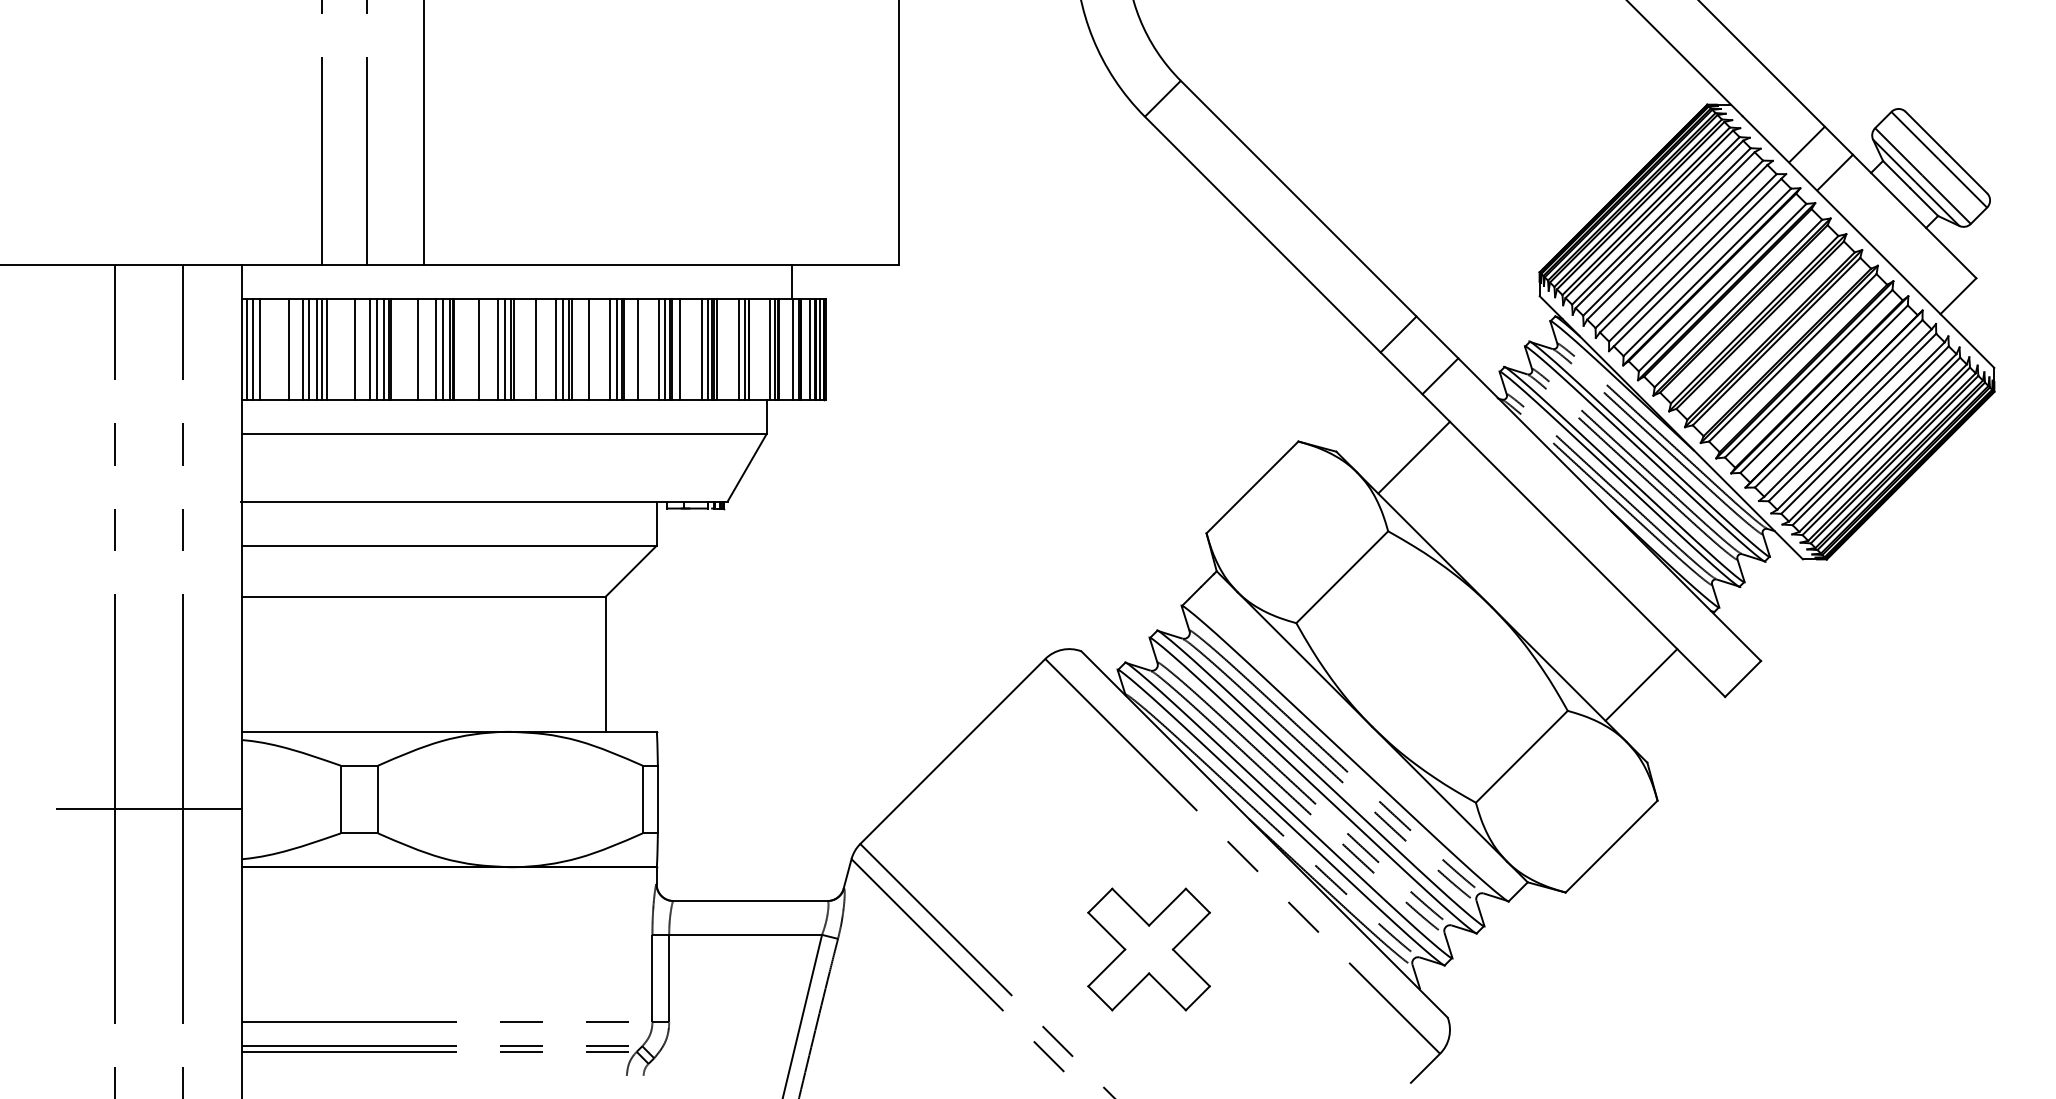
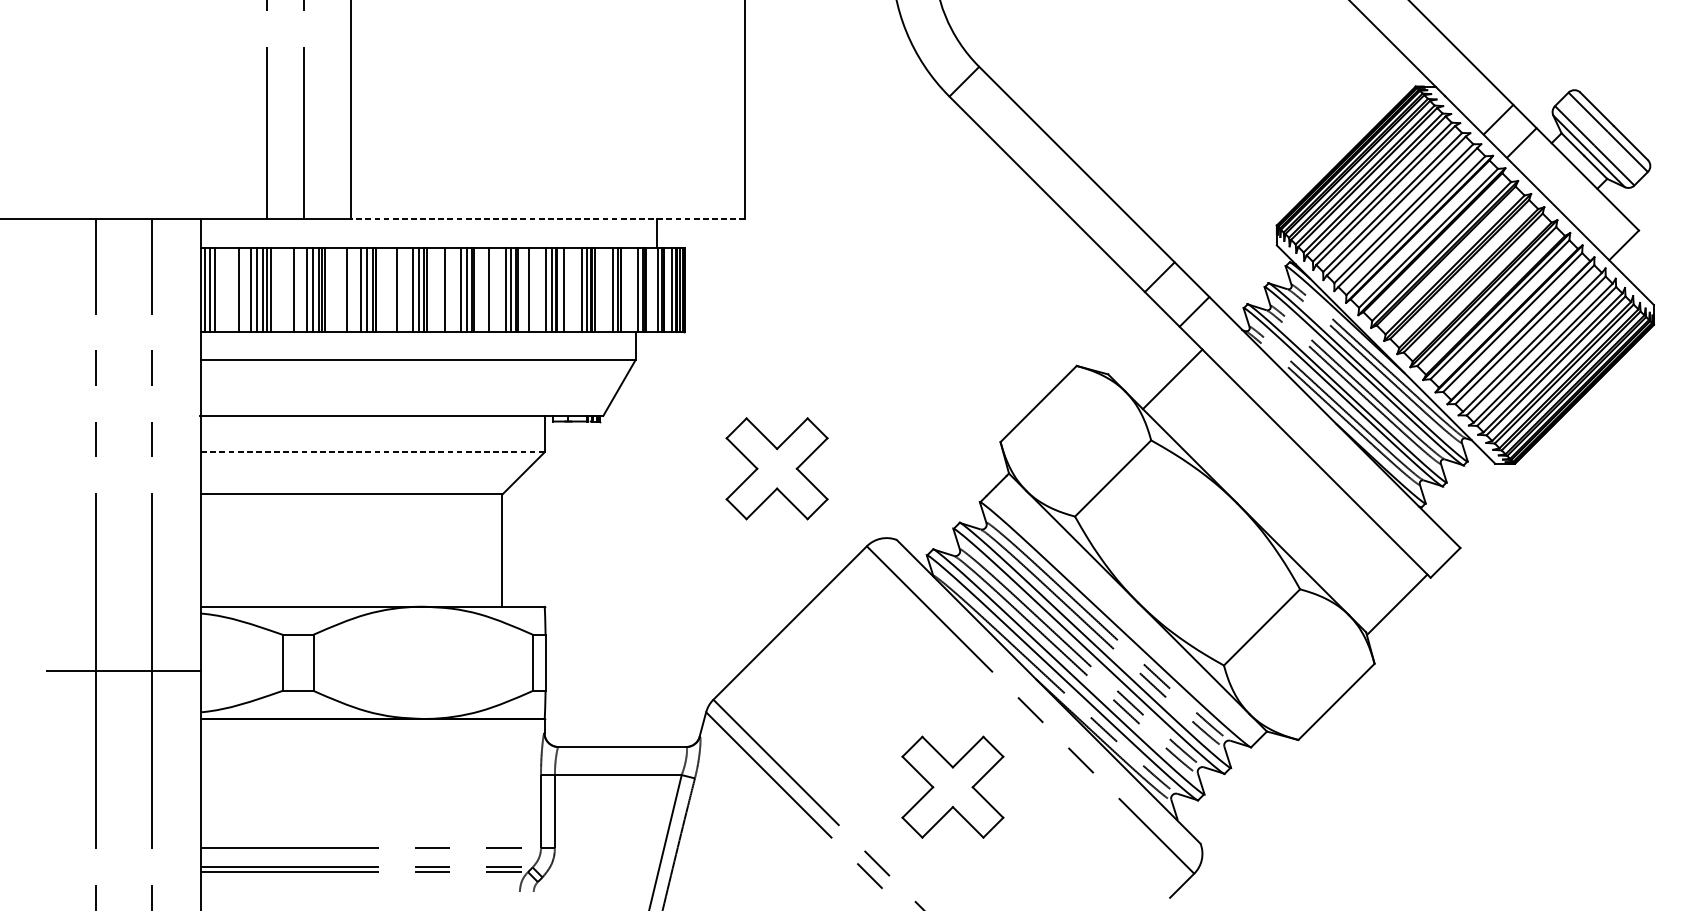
line: (660, 264) -> (547, 219), solid -> dashed
line: (448, 545) -> (371, 452), solid -> dashed
part: (936, 565) -> (776, 468), added
line: (1641, 684) -> (1397, 603), moved

